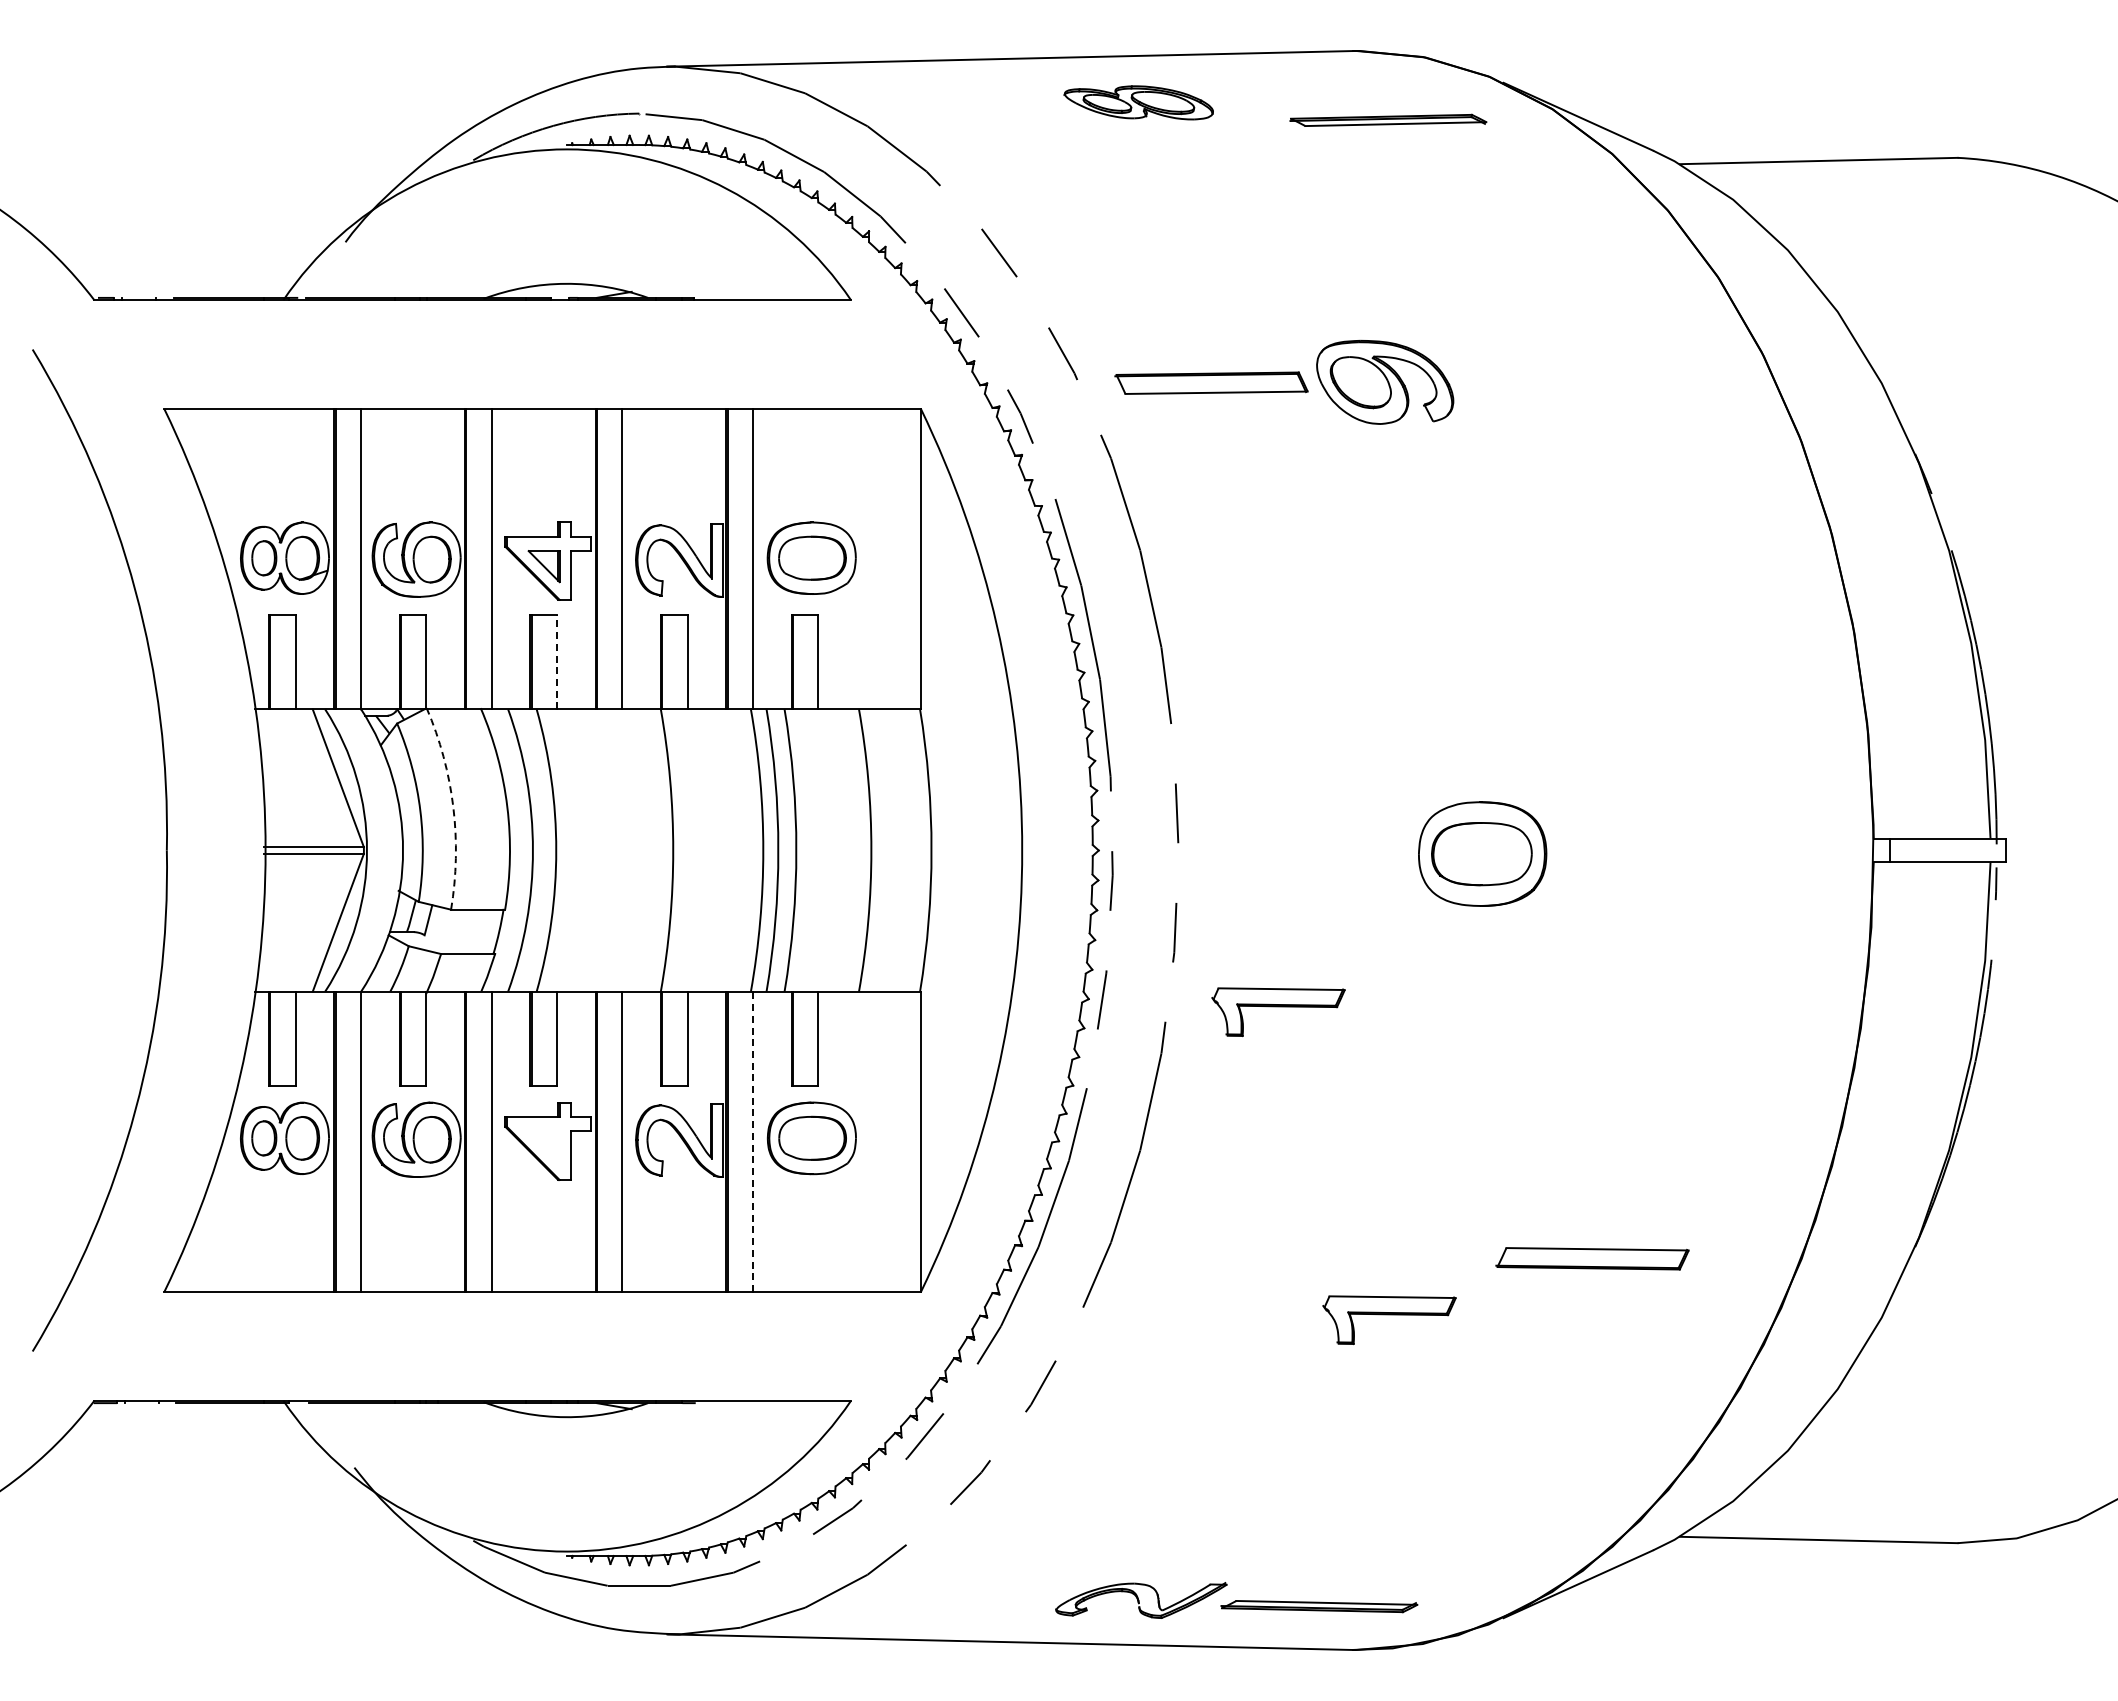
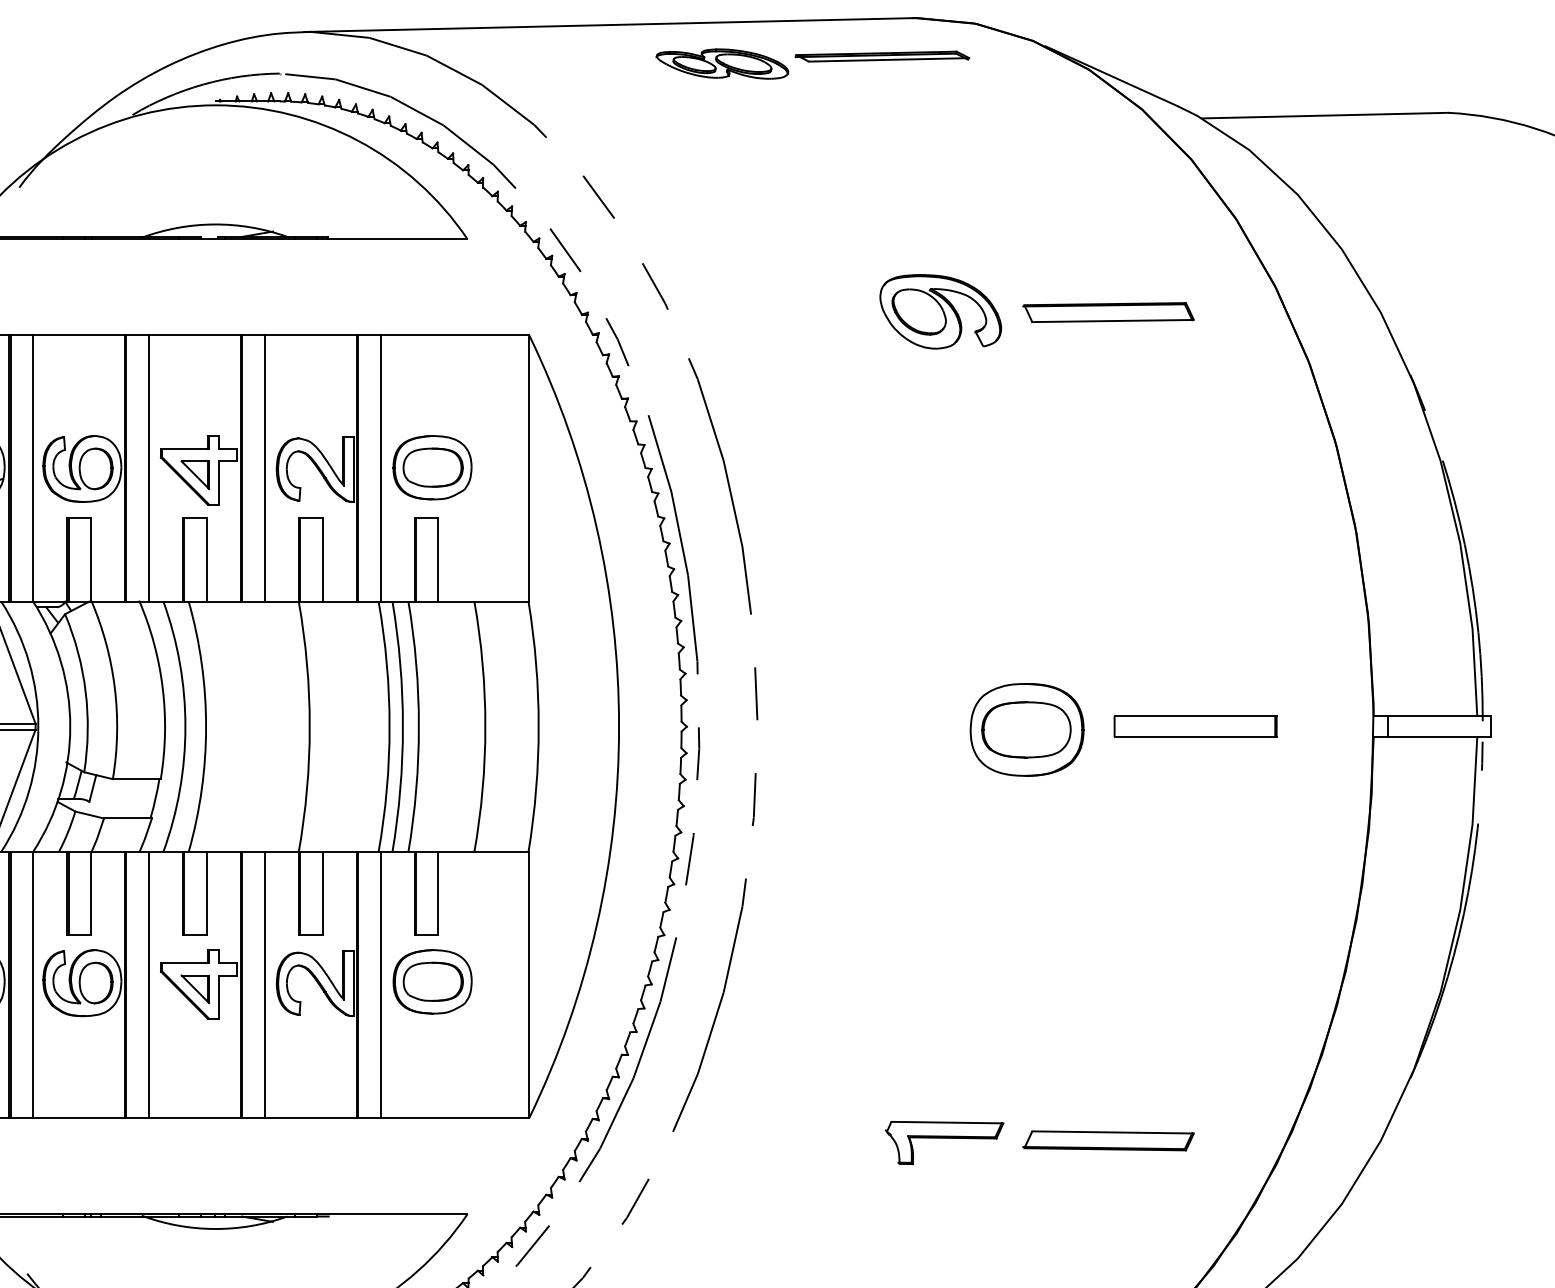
part: (1388, 119) -> (882, 55), moved
part: (1211, 382) -> (1108, 311), moved
line: (556, 661) -> (206, 559), dashed -> solid
arc: (453, 807) -> (115, 688), dashed -> solid
part: (1672, 850) -> (1195, 726), added
part: (1278, 1011) -> (846, 869), removed
line: (753, 1141) -> (380, 984), dashed -> solid
part: (543, 1146) -> (194, 989), added
part: (1592, 1258) -> (1108, 1140), moved

